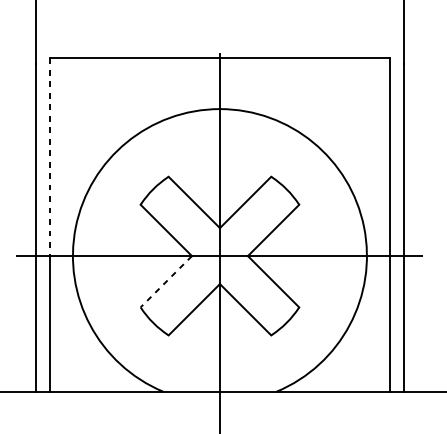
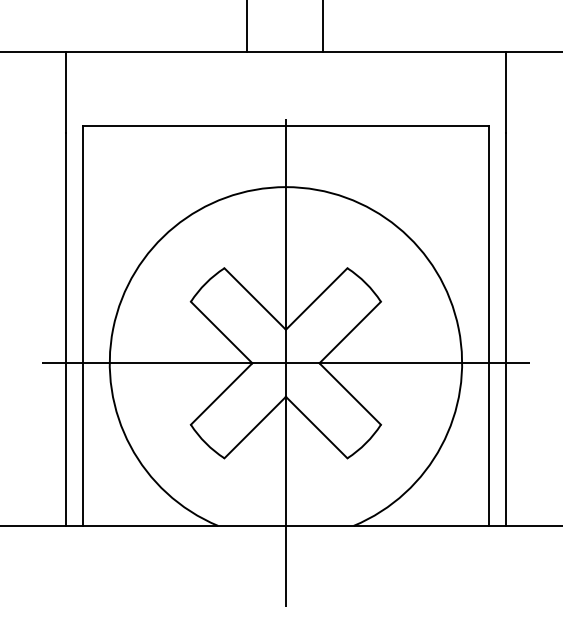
line: (50, 156) -> (82, 244), dashed -> solid
line: (166, 282) -> (221, 394), dashed -> solid

